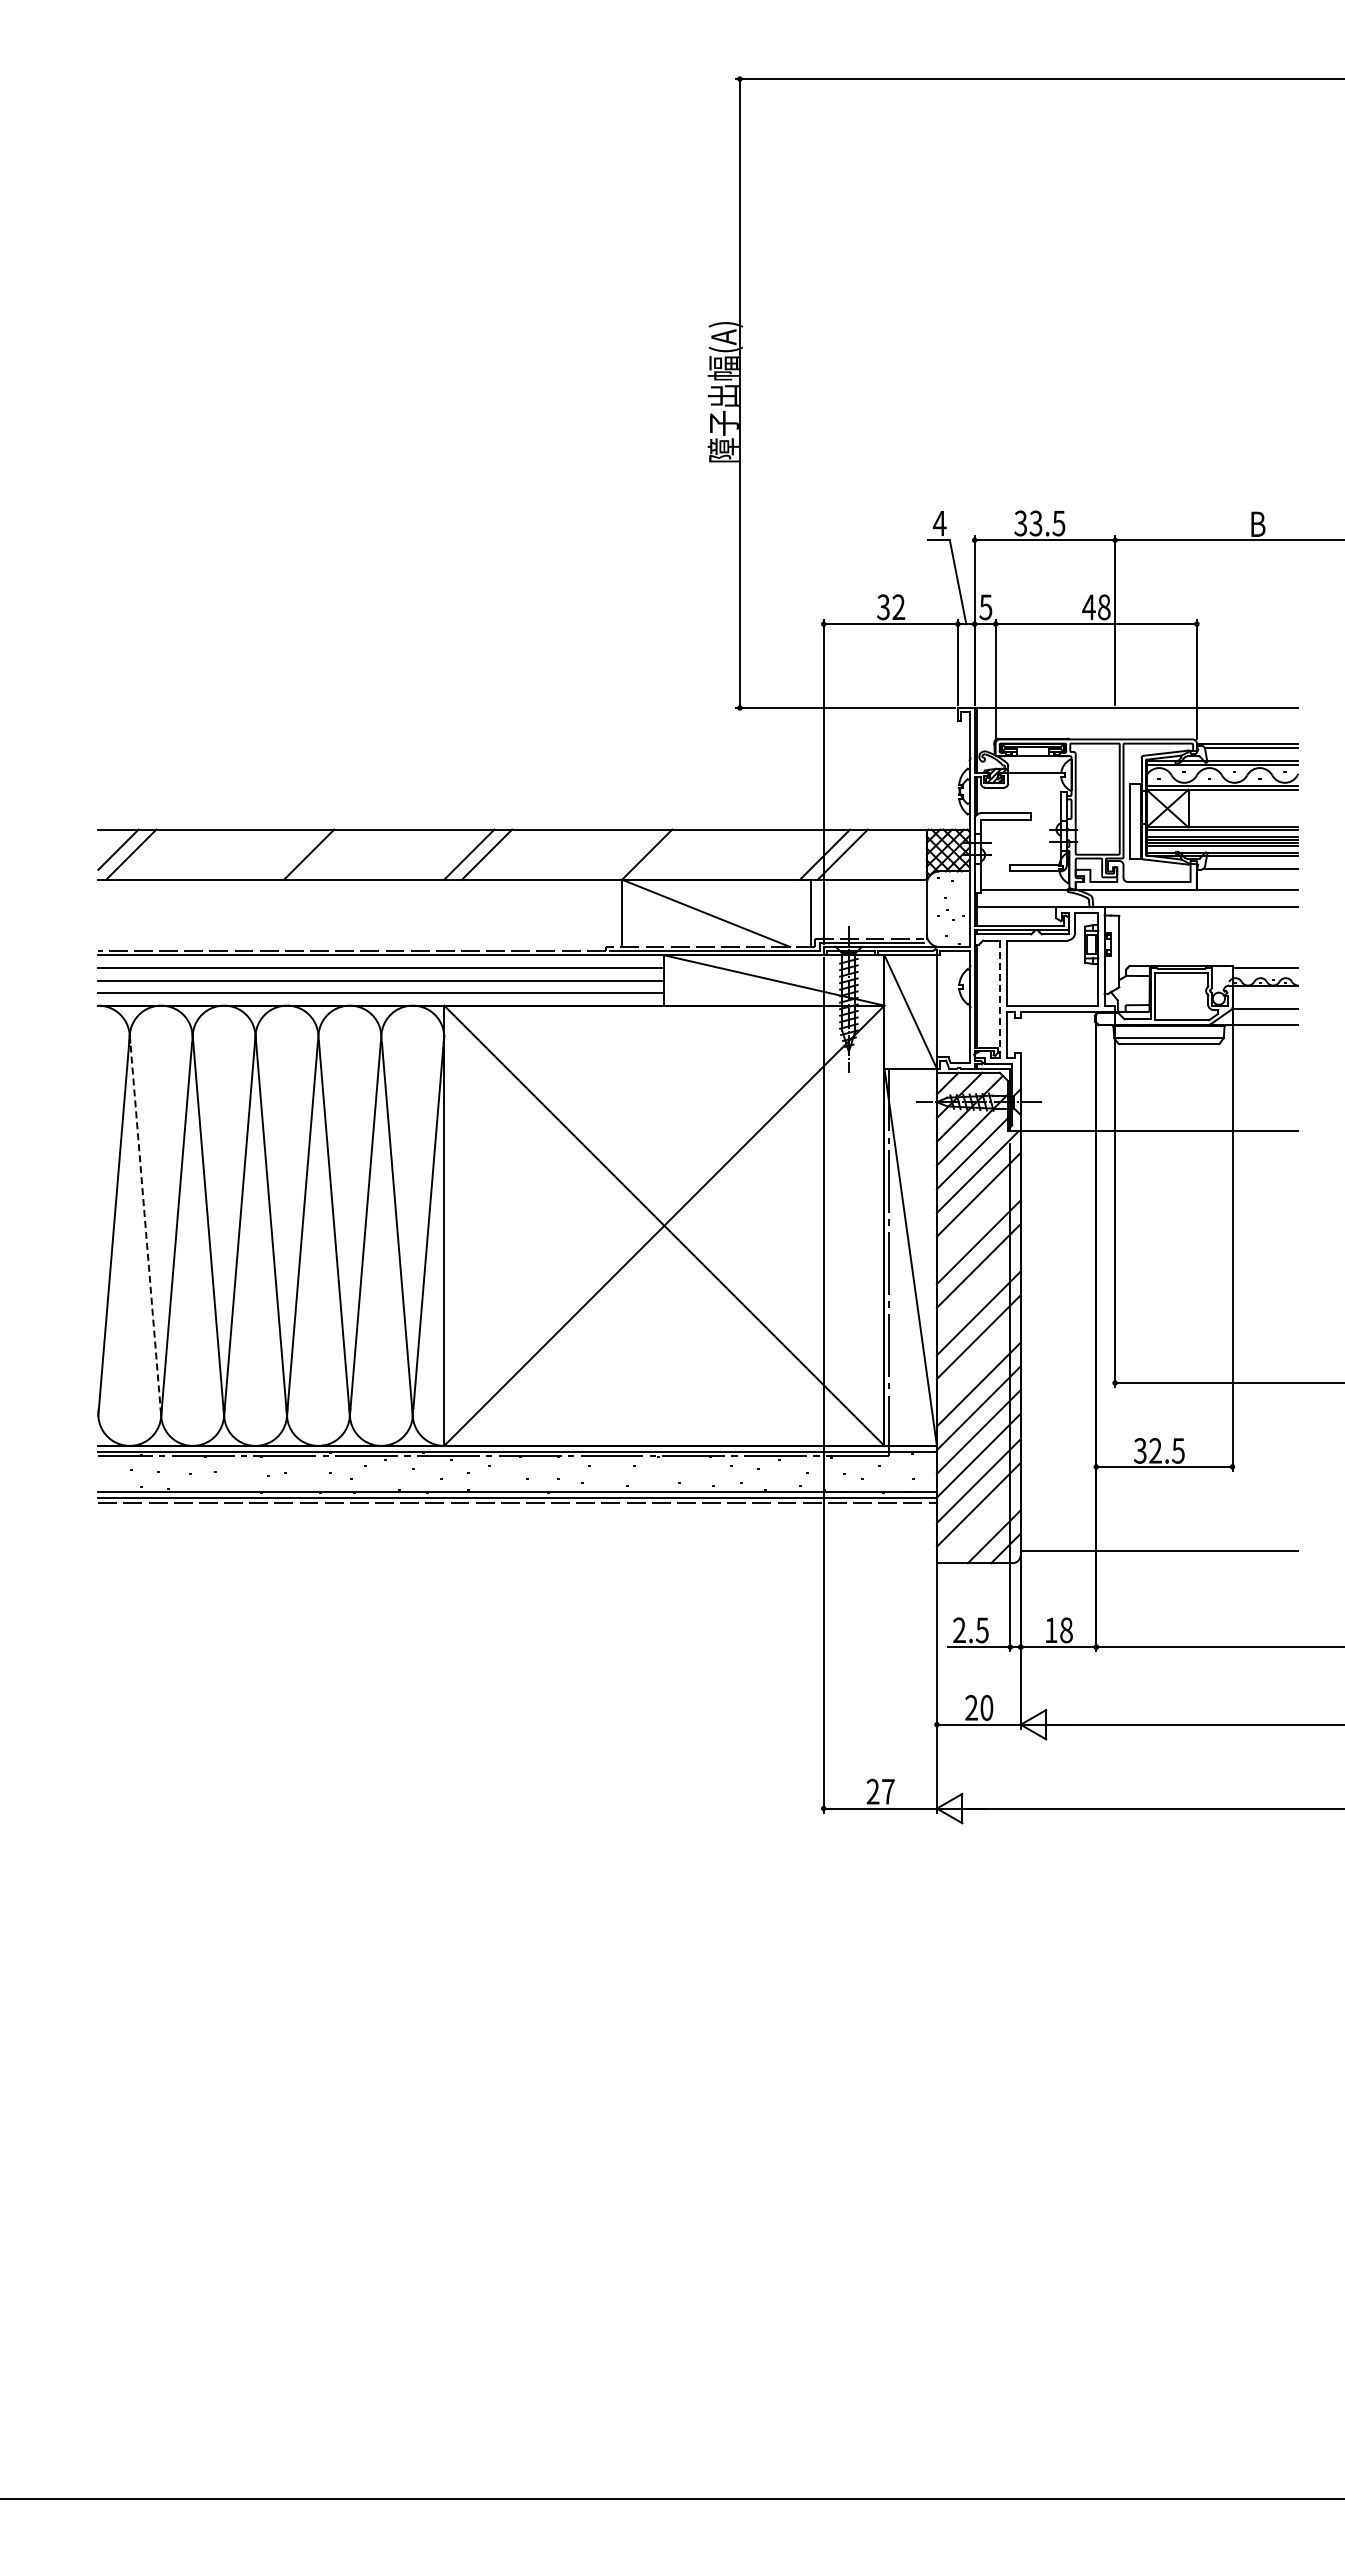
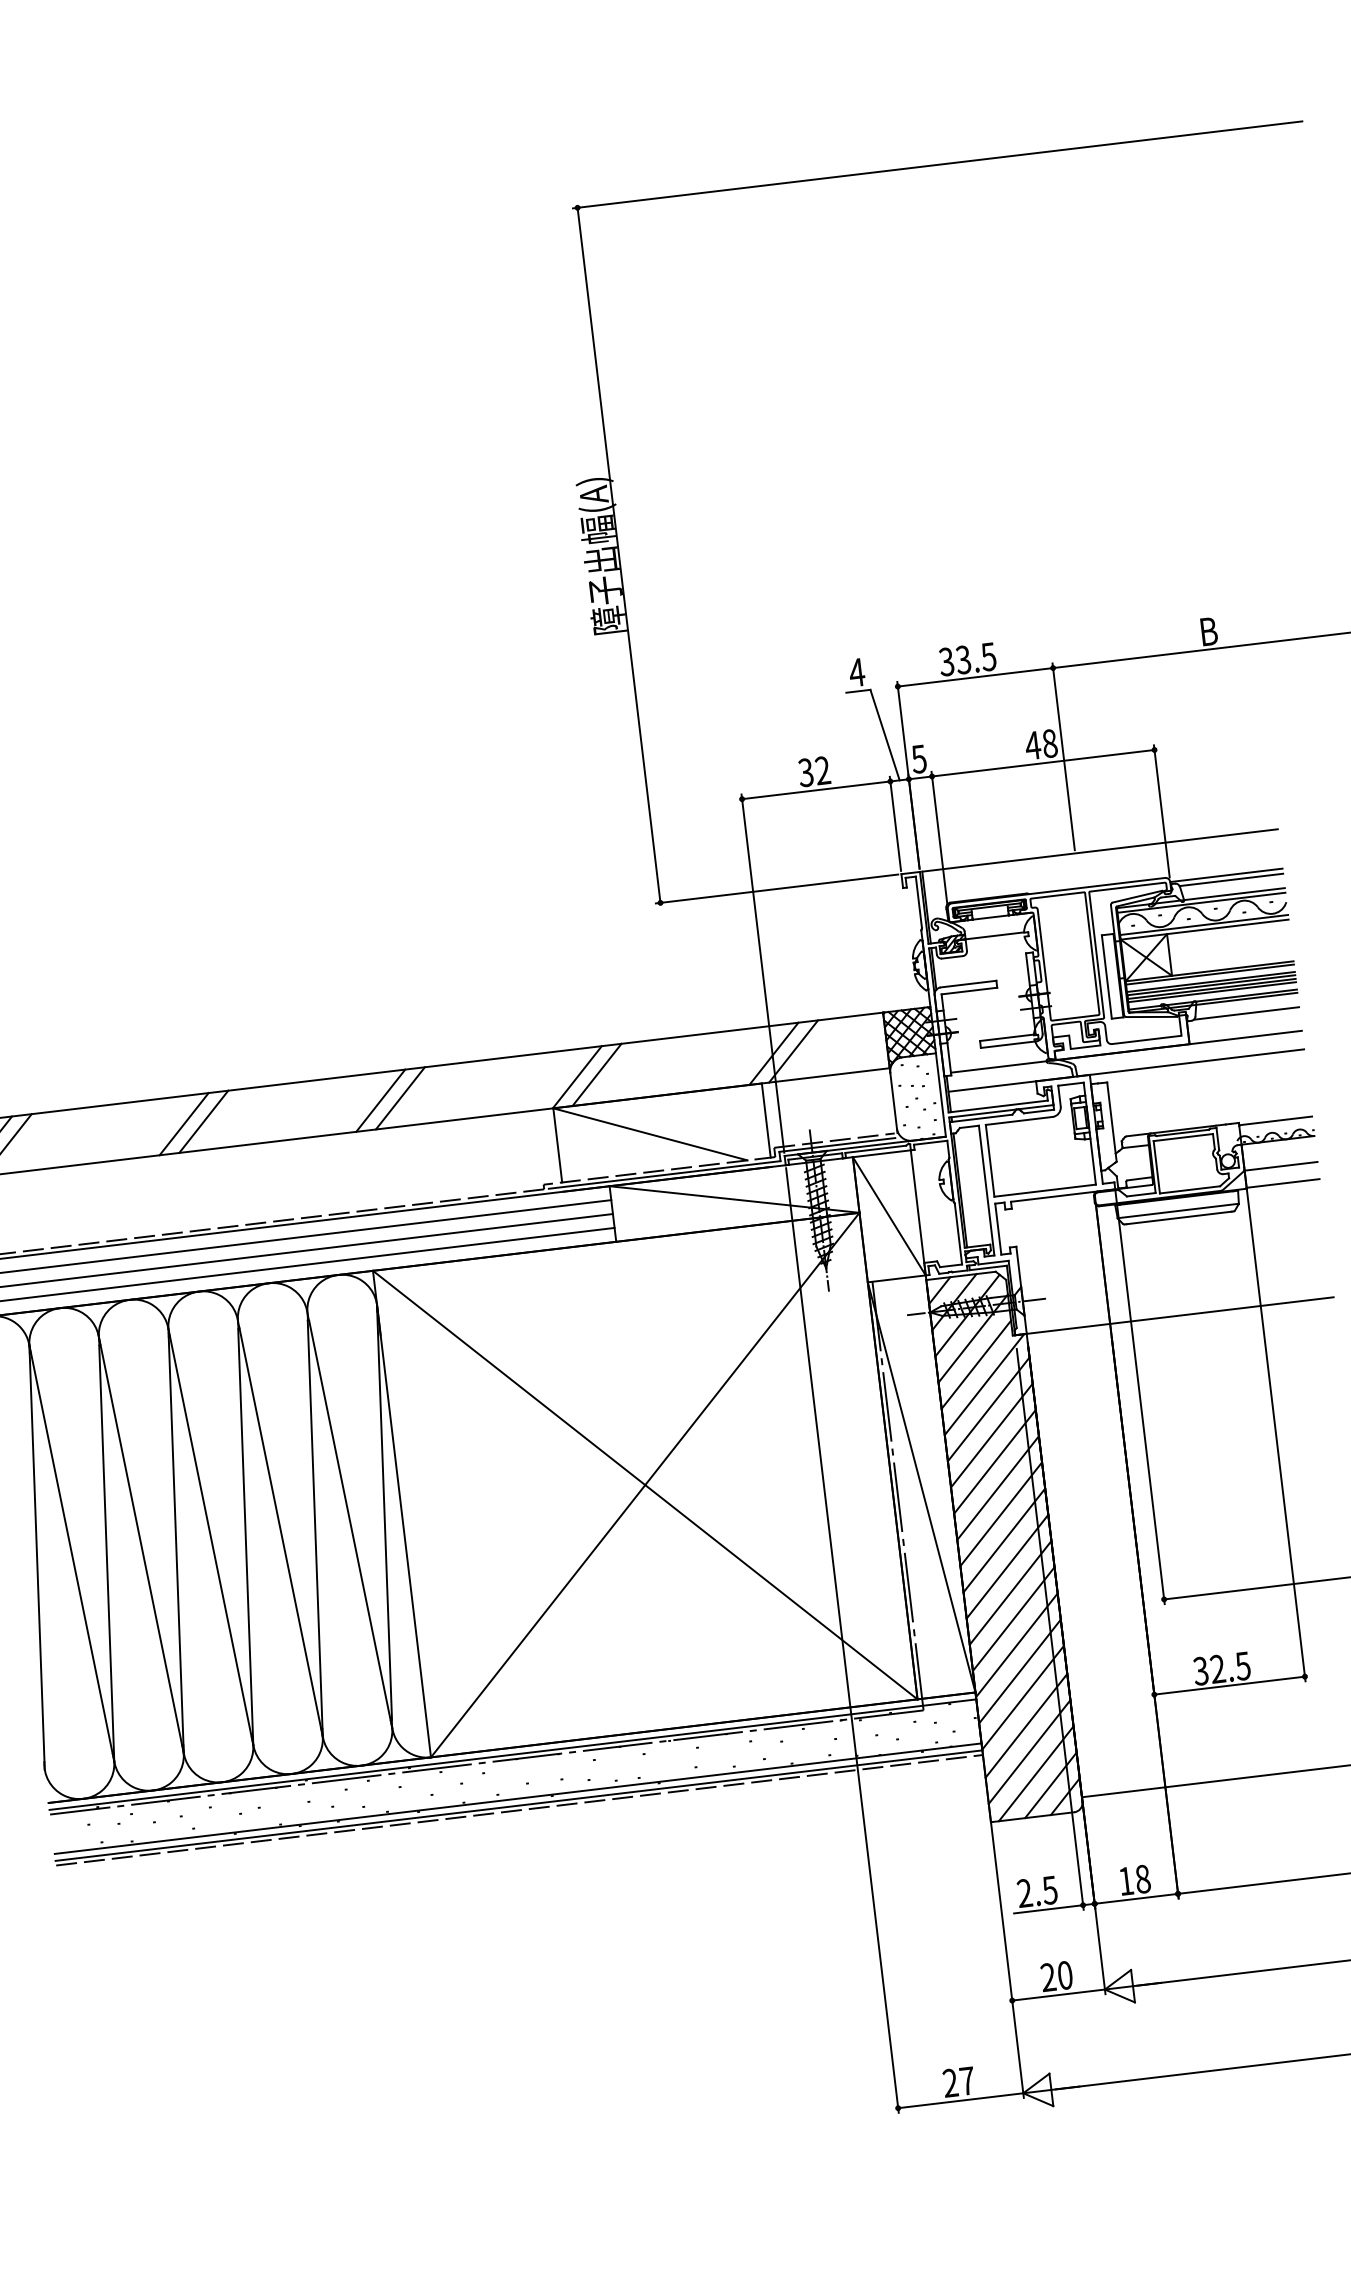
line: (291, 854) -> (184, 1123), added
line: (664, 854) -> (596, 1074), added
line: (1000, 999) -> (986, 1190), dashed -> solid
line: (978, 1218) -> (991, 1435), added
line: (145, 1225) -> (71, 1553), dashed -> solid
line: (978, 1289) -> (1000, 1514), added
line: (978, 1360) -> (1010, 1592), added
line: (982, 1524) -> (1036, 1773), added

